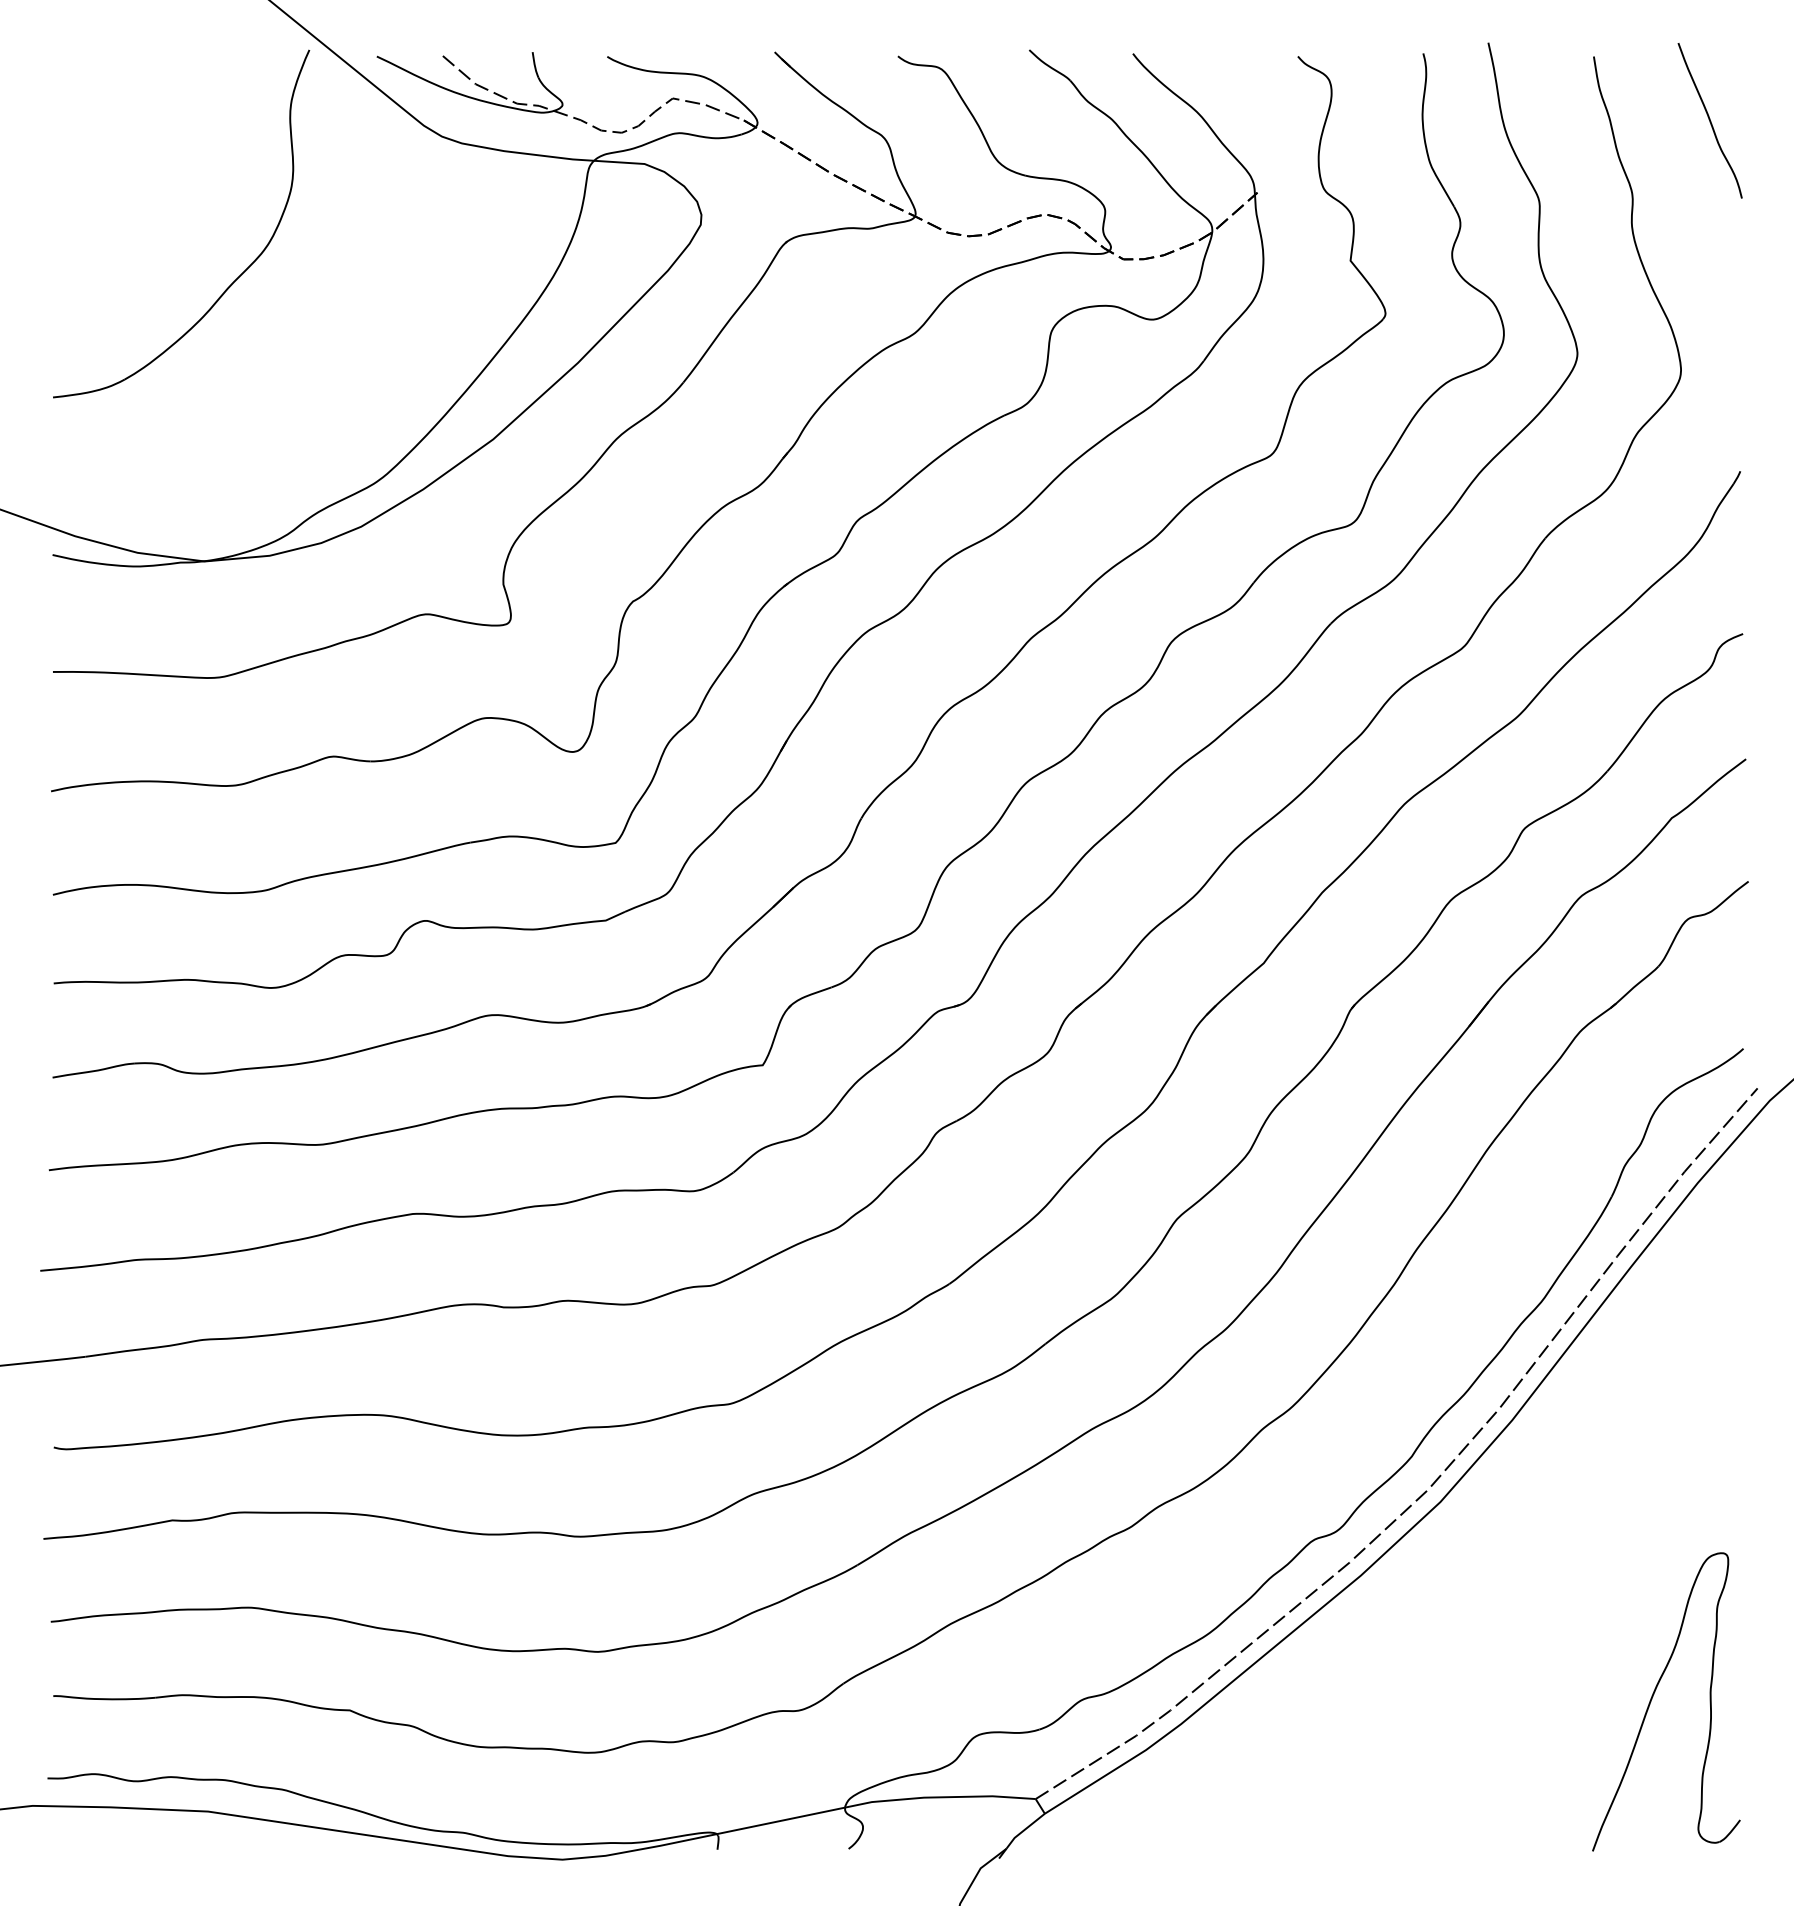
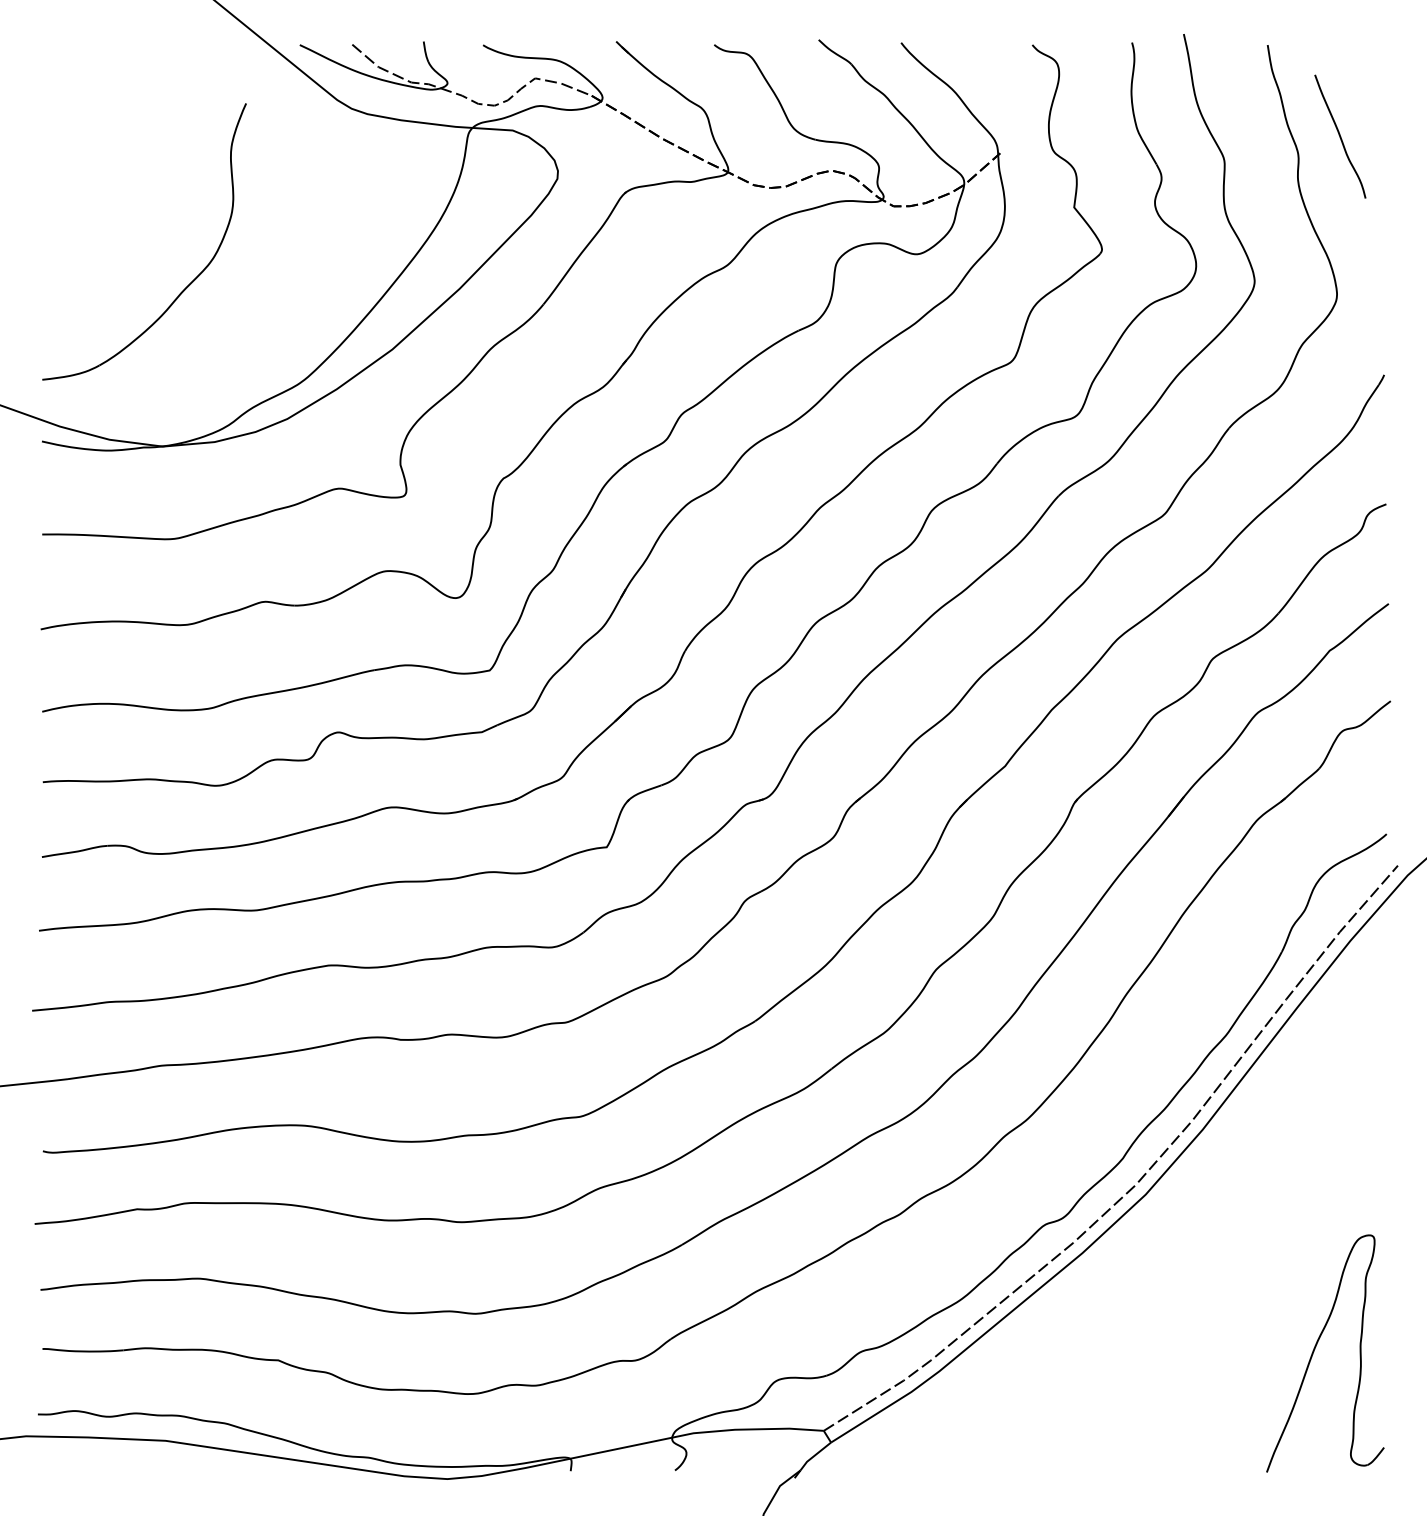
curve: (1709, 120) -> (1339, 136), moved
part: (236, 278) -> (188, 285), moved

